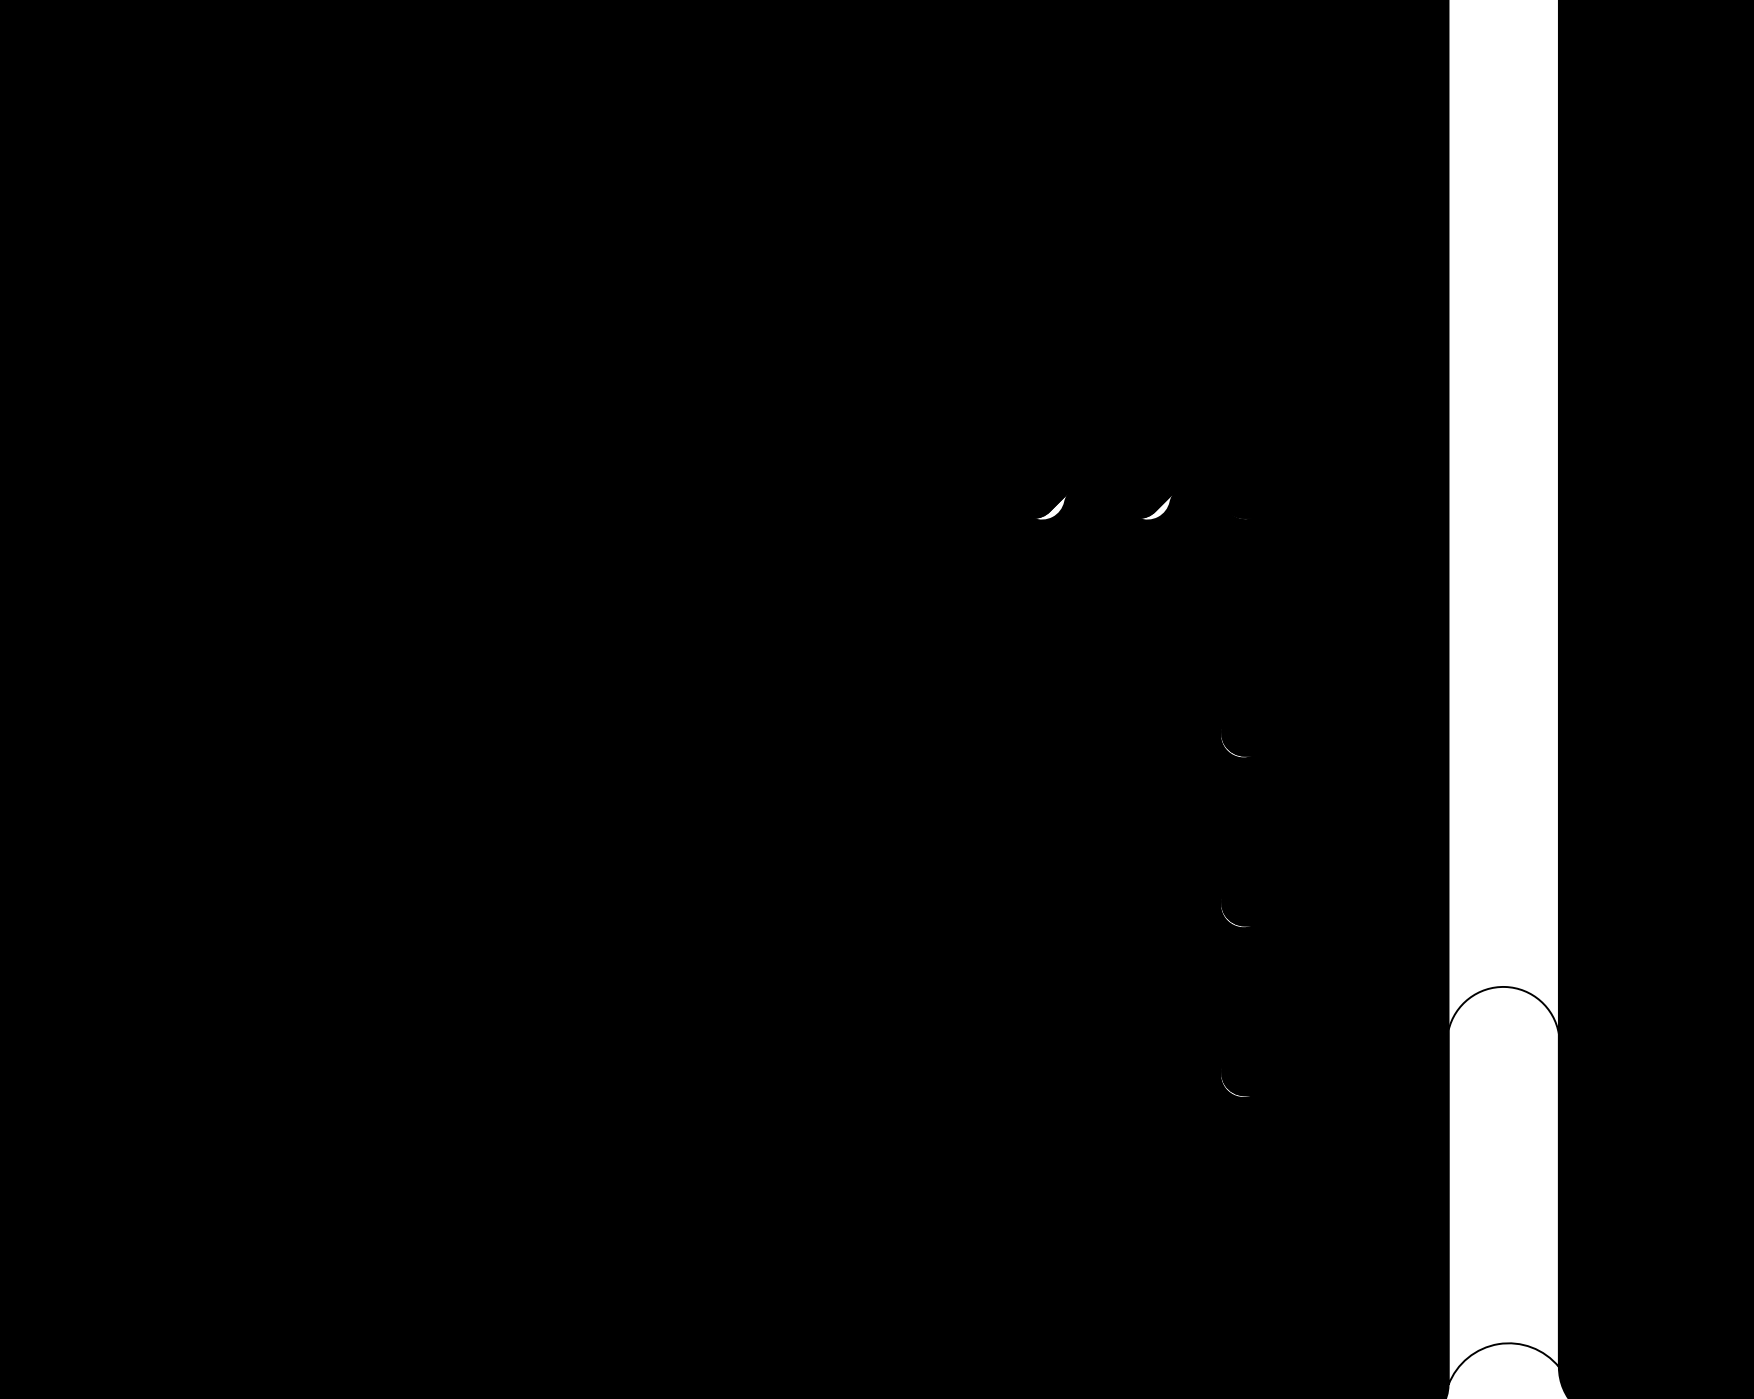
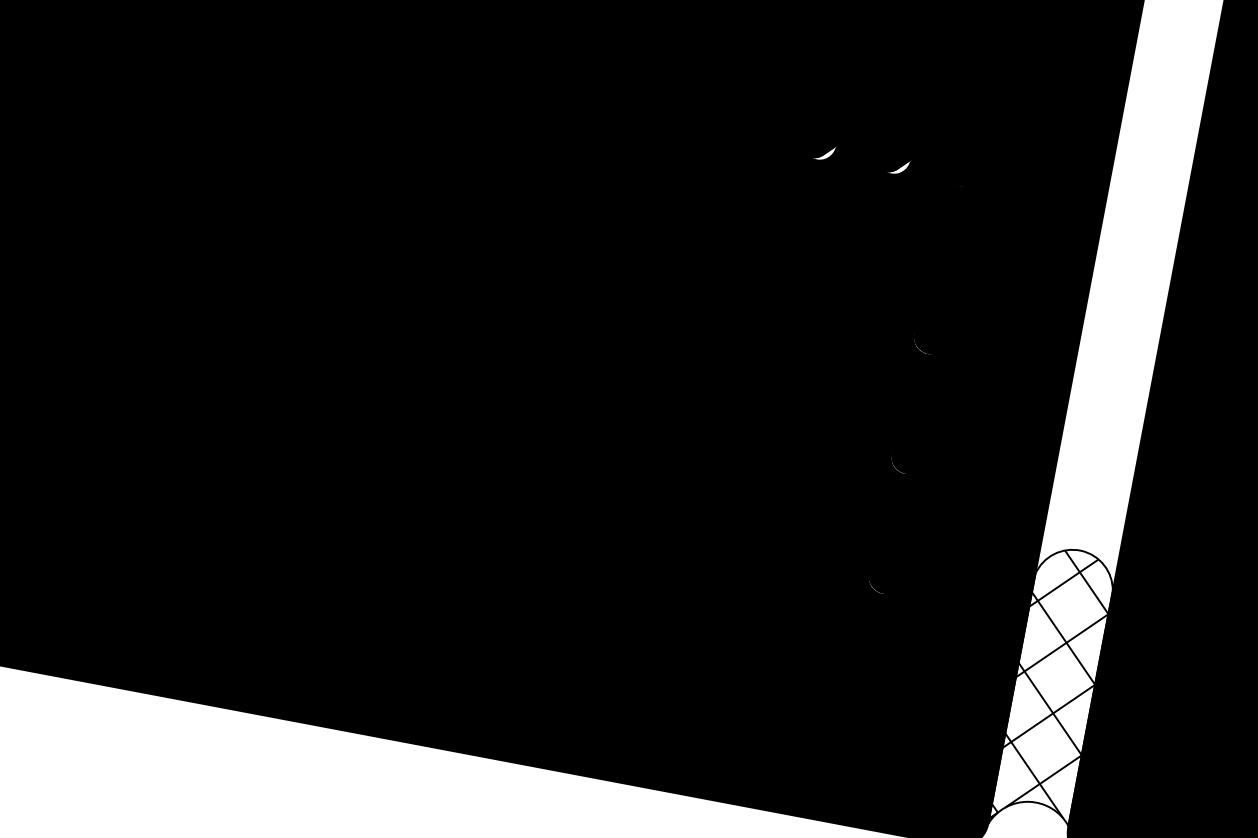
hatch: (1503, 1183) -> (1053, 689), added

